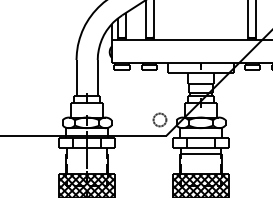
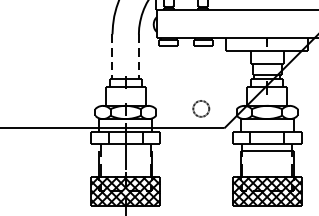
line: (76, 77) -> (112, 56), solid -> dashed
line: (97, 77) -> (138, 56), solid -> dashed
circle: (159, 119) -> (200, 108), moved

